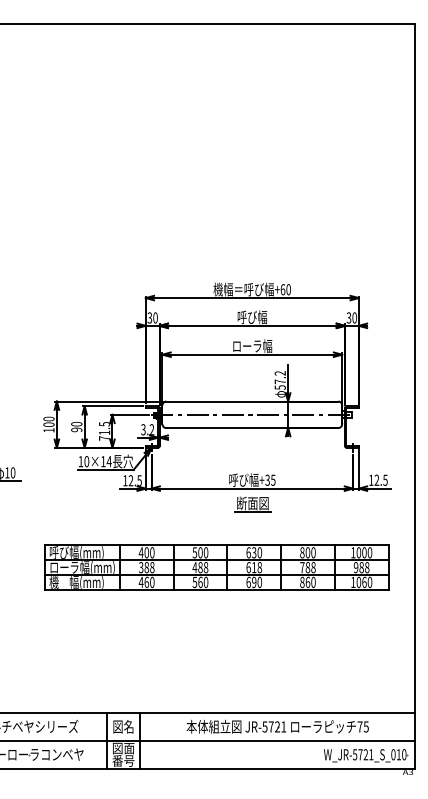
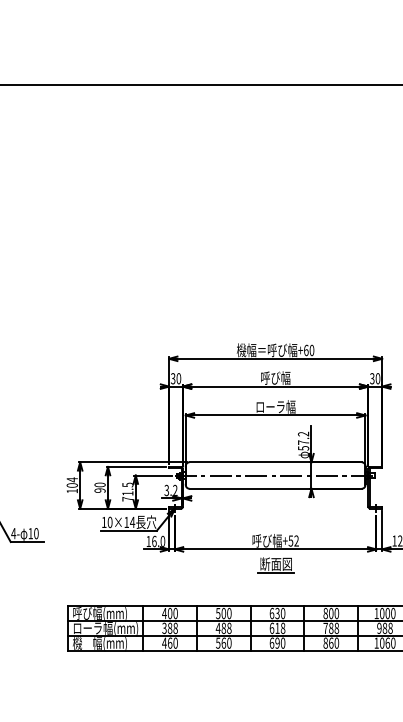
text: (48, 418) -> (71, 479), 100 -> 104
text: (270, 479) -> (293, 540), +35 -> +52
text: (134, 480) -> (157, 541), 12.5 -> 16.0

